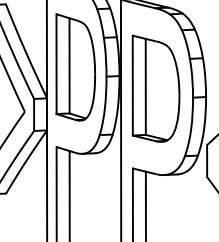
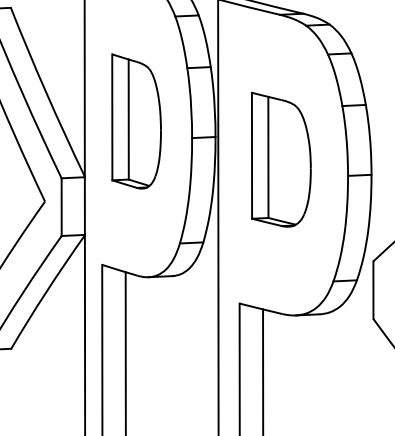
part: (75, 67) -> (136, 121), size x0.7
part: (155, 88) -> (280, 159), size x0.7

